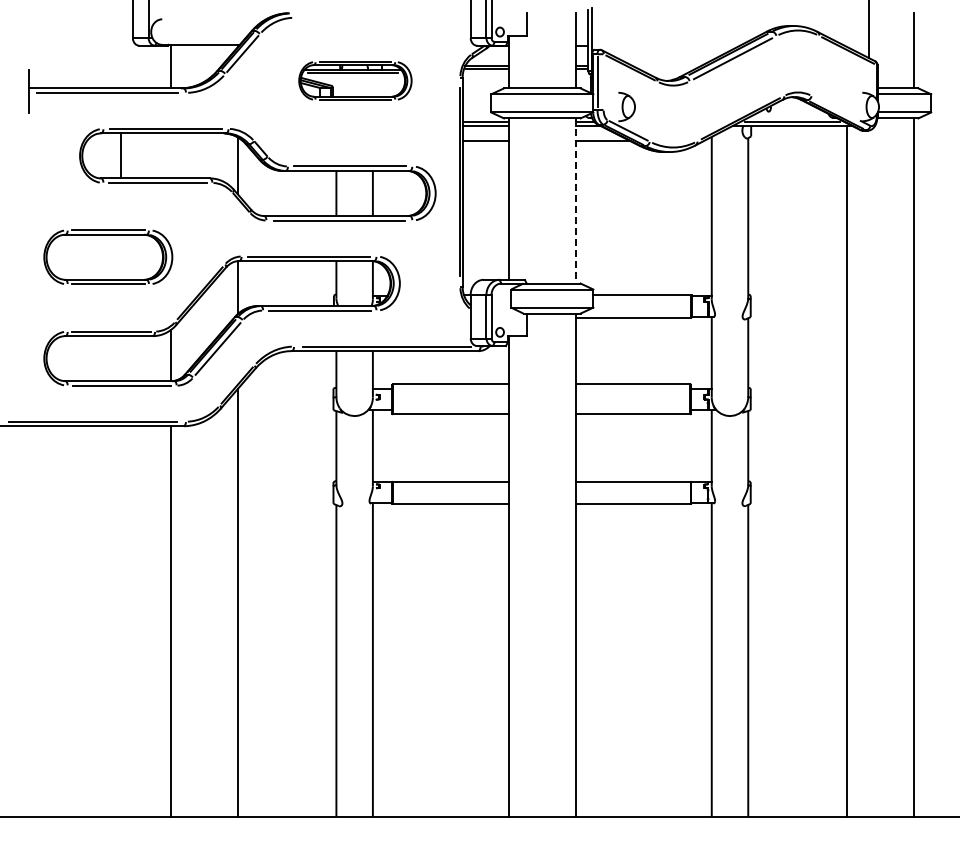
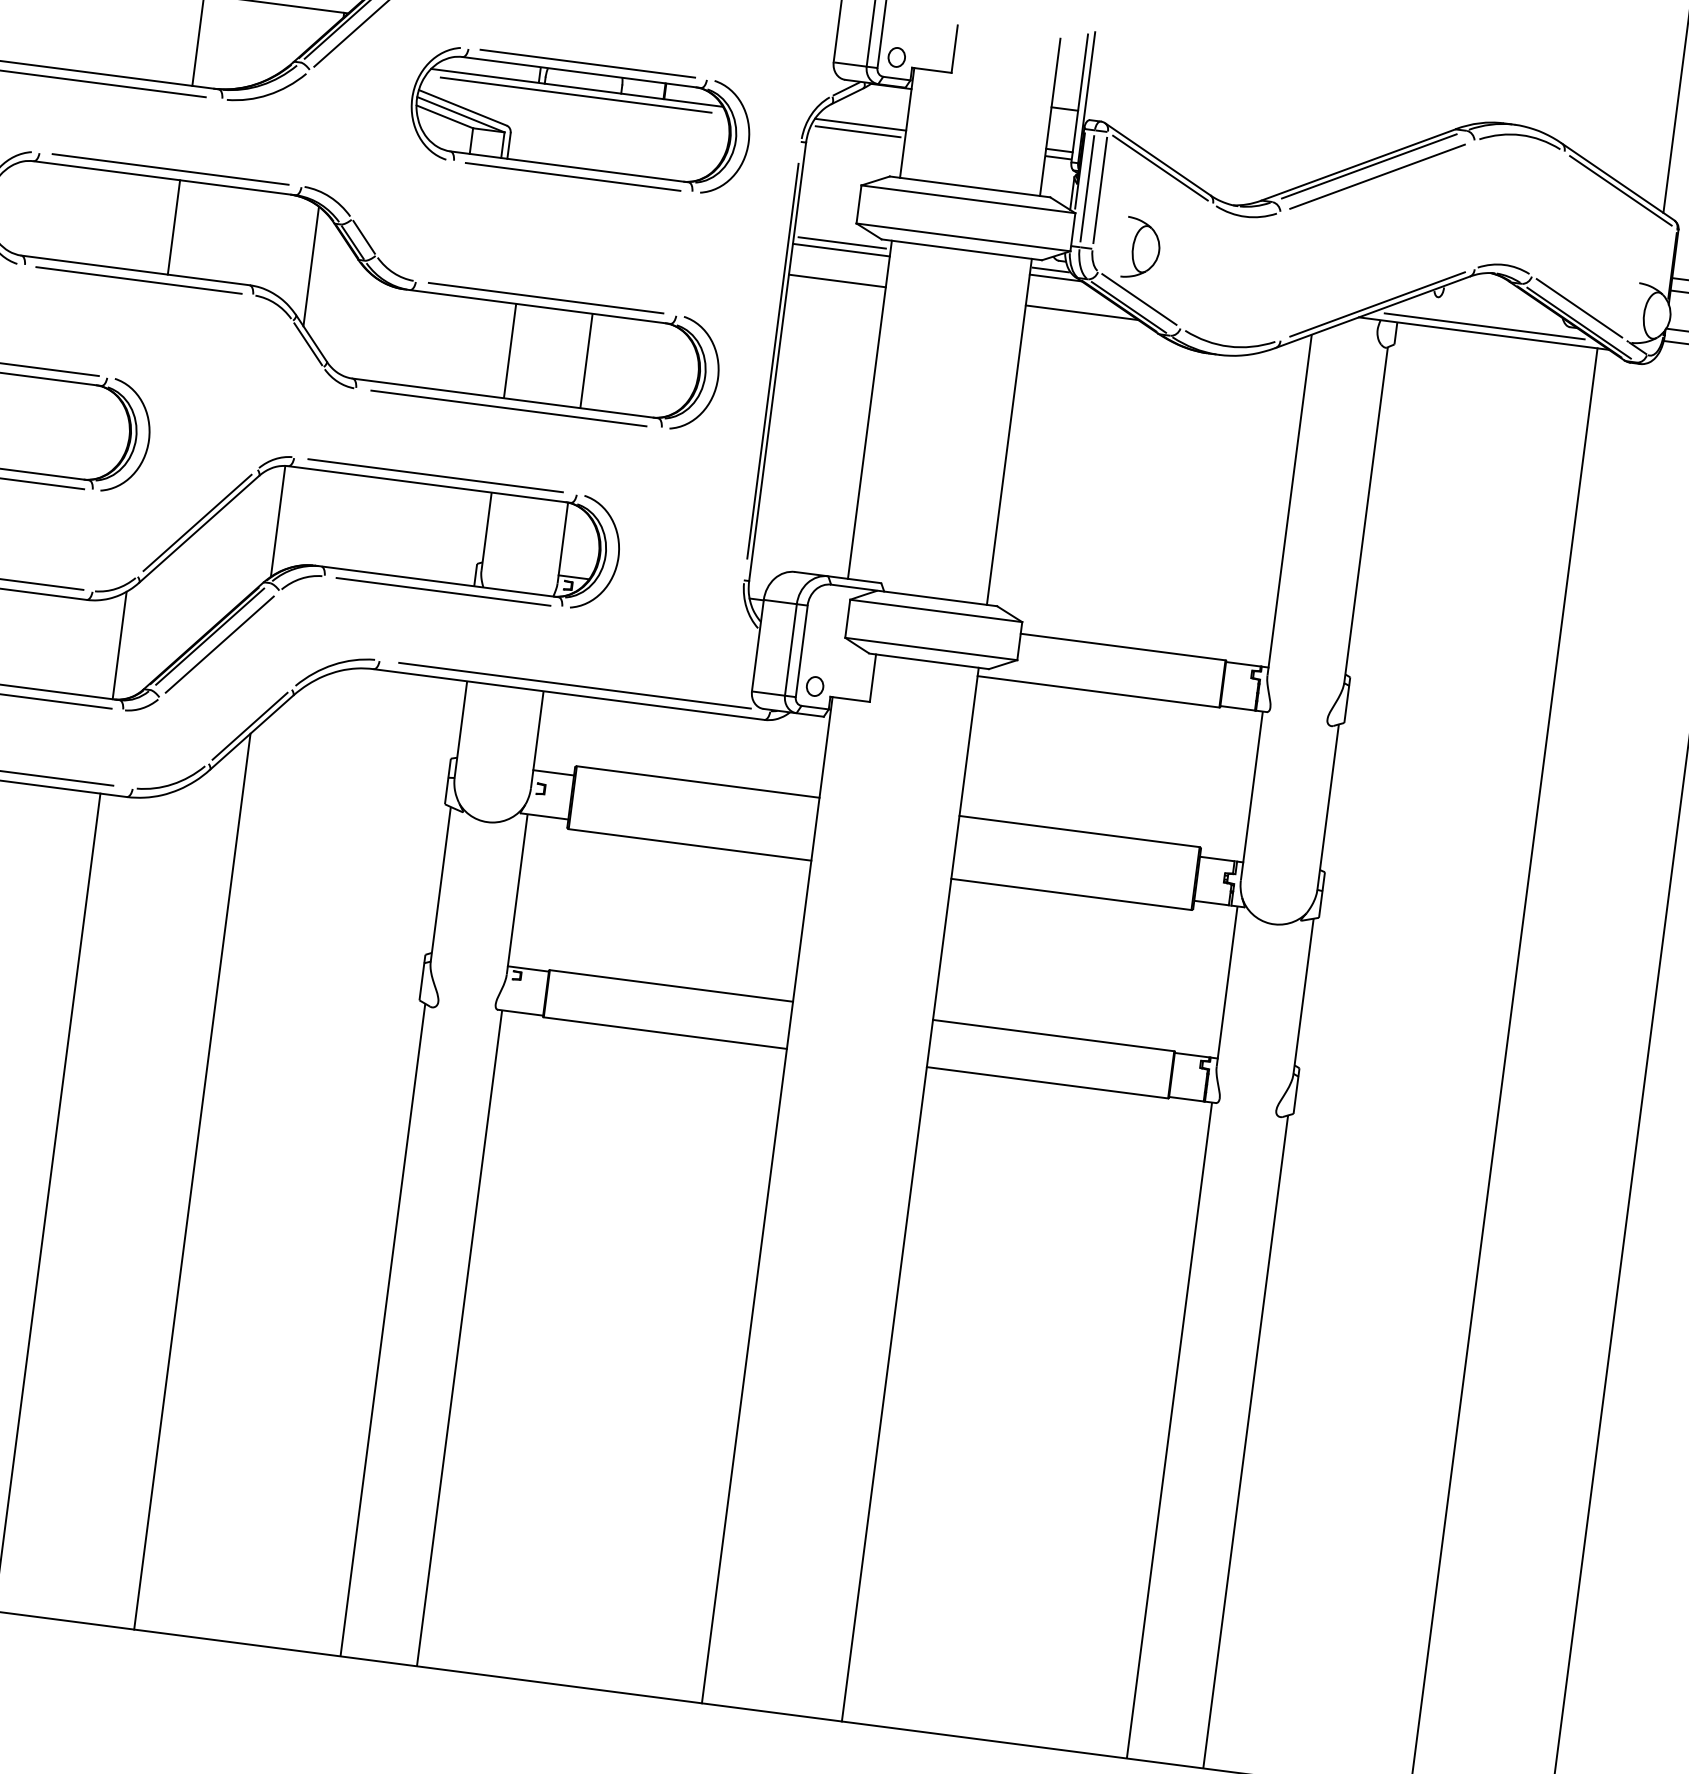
part: (355, 80) -> (580, 119), size x1.43
line: (603, 82) -> (1099, 191), added
line: (835, 108) -> (1578, 308), added
line: (121, 155) -> (174, 226), moved
line: (575, 201) -> (1008, 432), dashed -> solid

